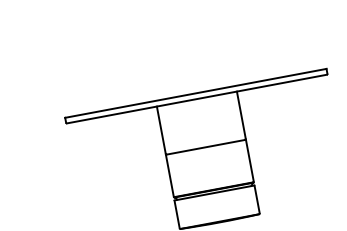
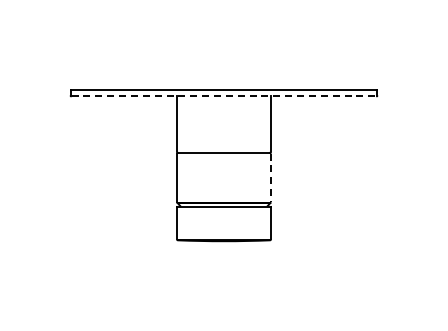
line: (197, 99) -> (224, 96), solid -> dashed
line: (249, 161) -> (270, 178), solid -> dashed

